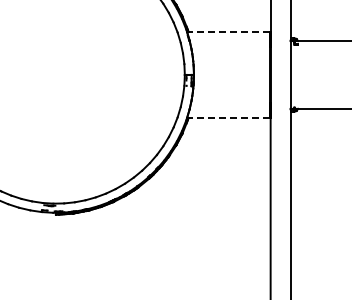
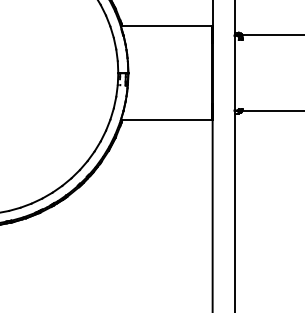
line: (229, 32) -> (167, 26), dashed -> solid
line: (229, 117) -> (167, 119), dashed -> solid

